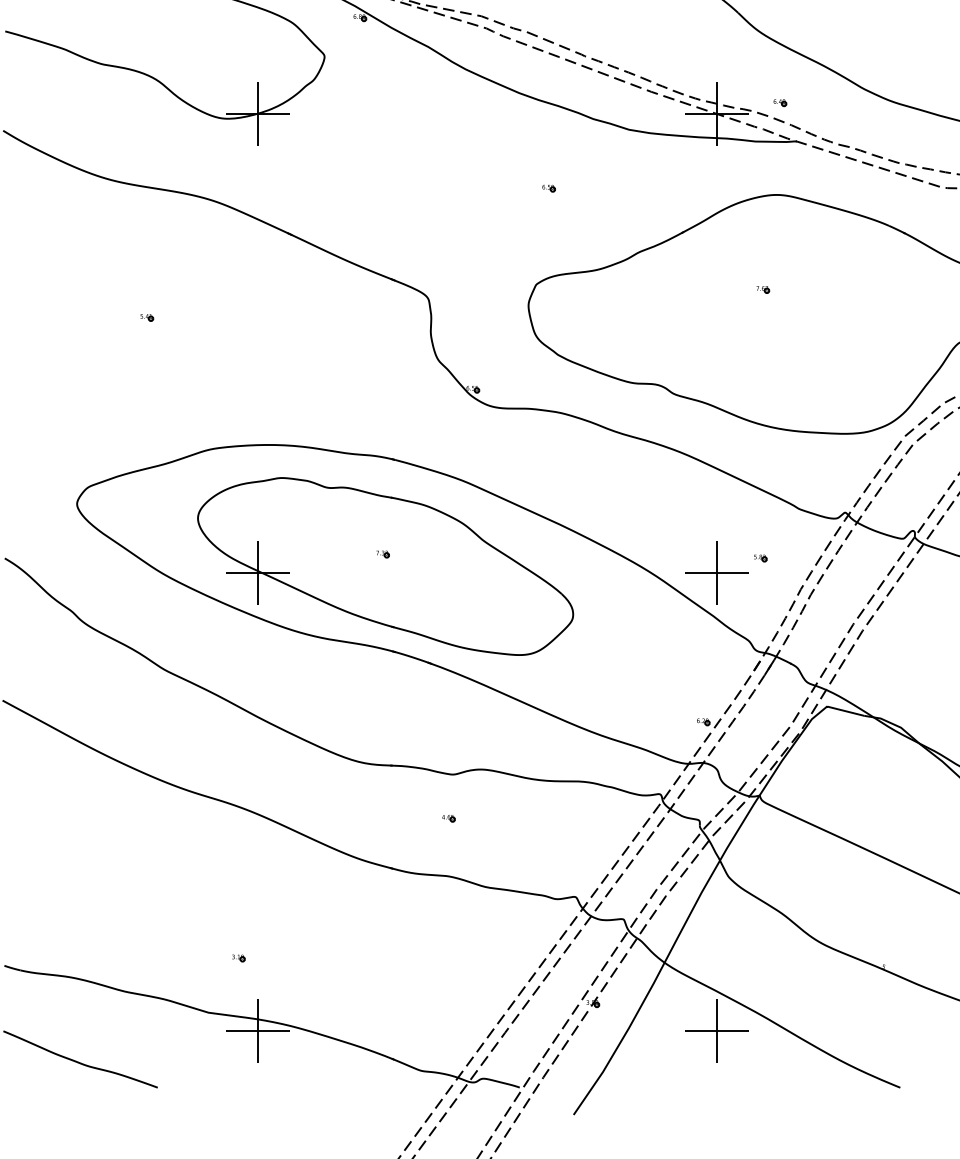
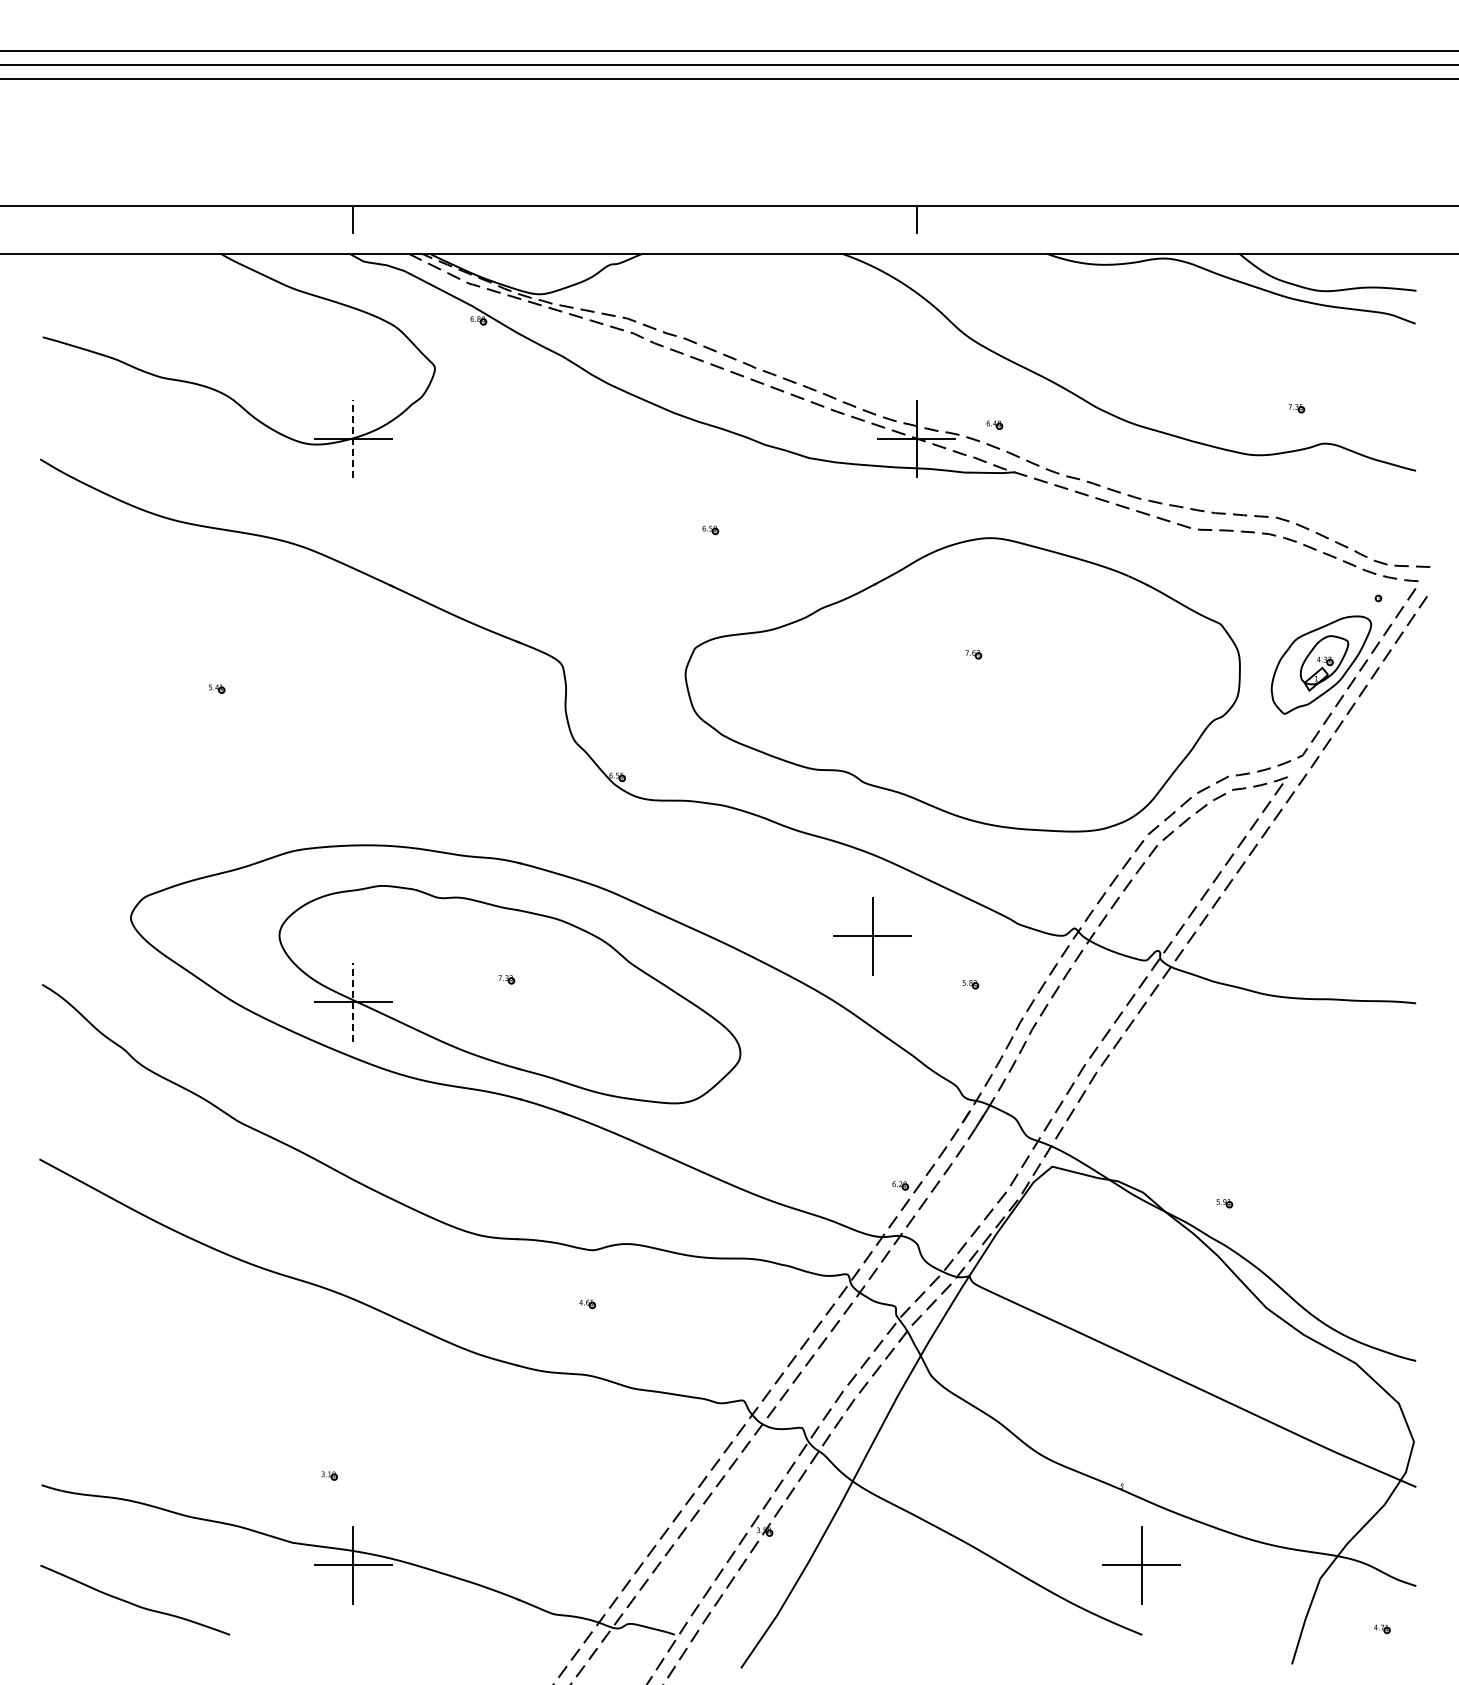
line: (258, 113) -> (353, 438), solid -> dashed
line: (258, 572) -> (353, 1002), solid -> dashed
part: (716, 572) -> (872, 936), moved
part: (716, 1031) -> (1141, 1565), moved

